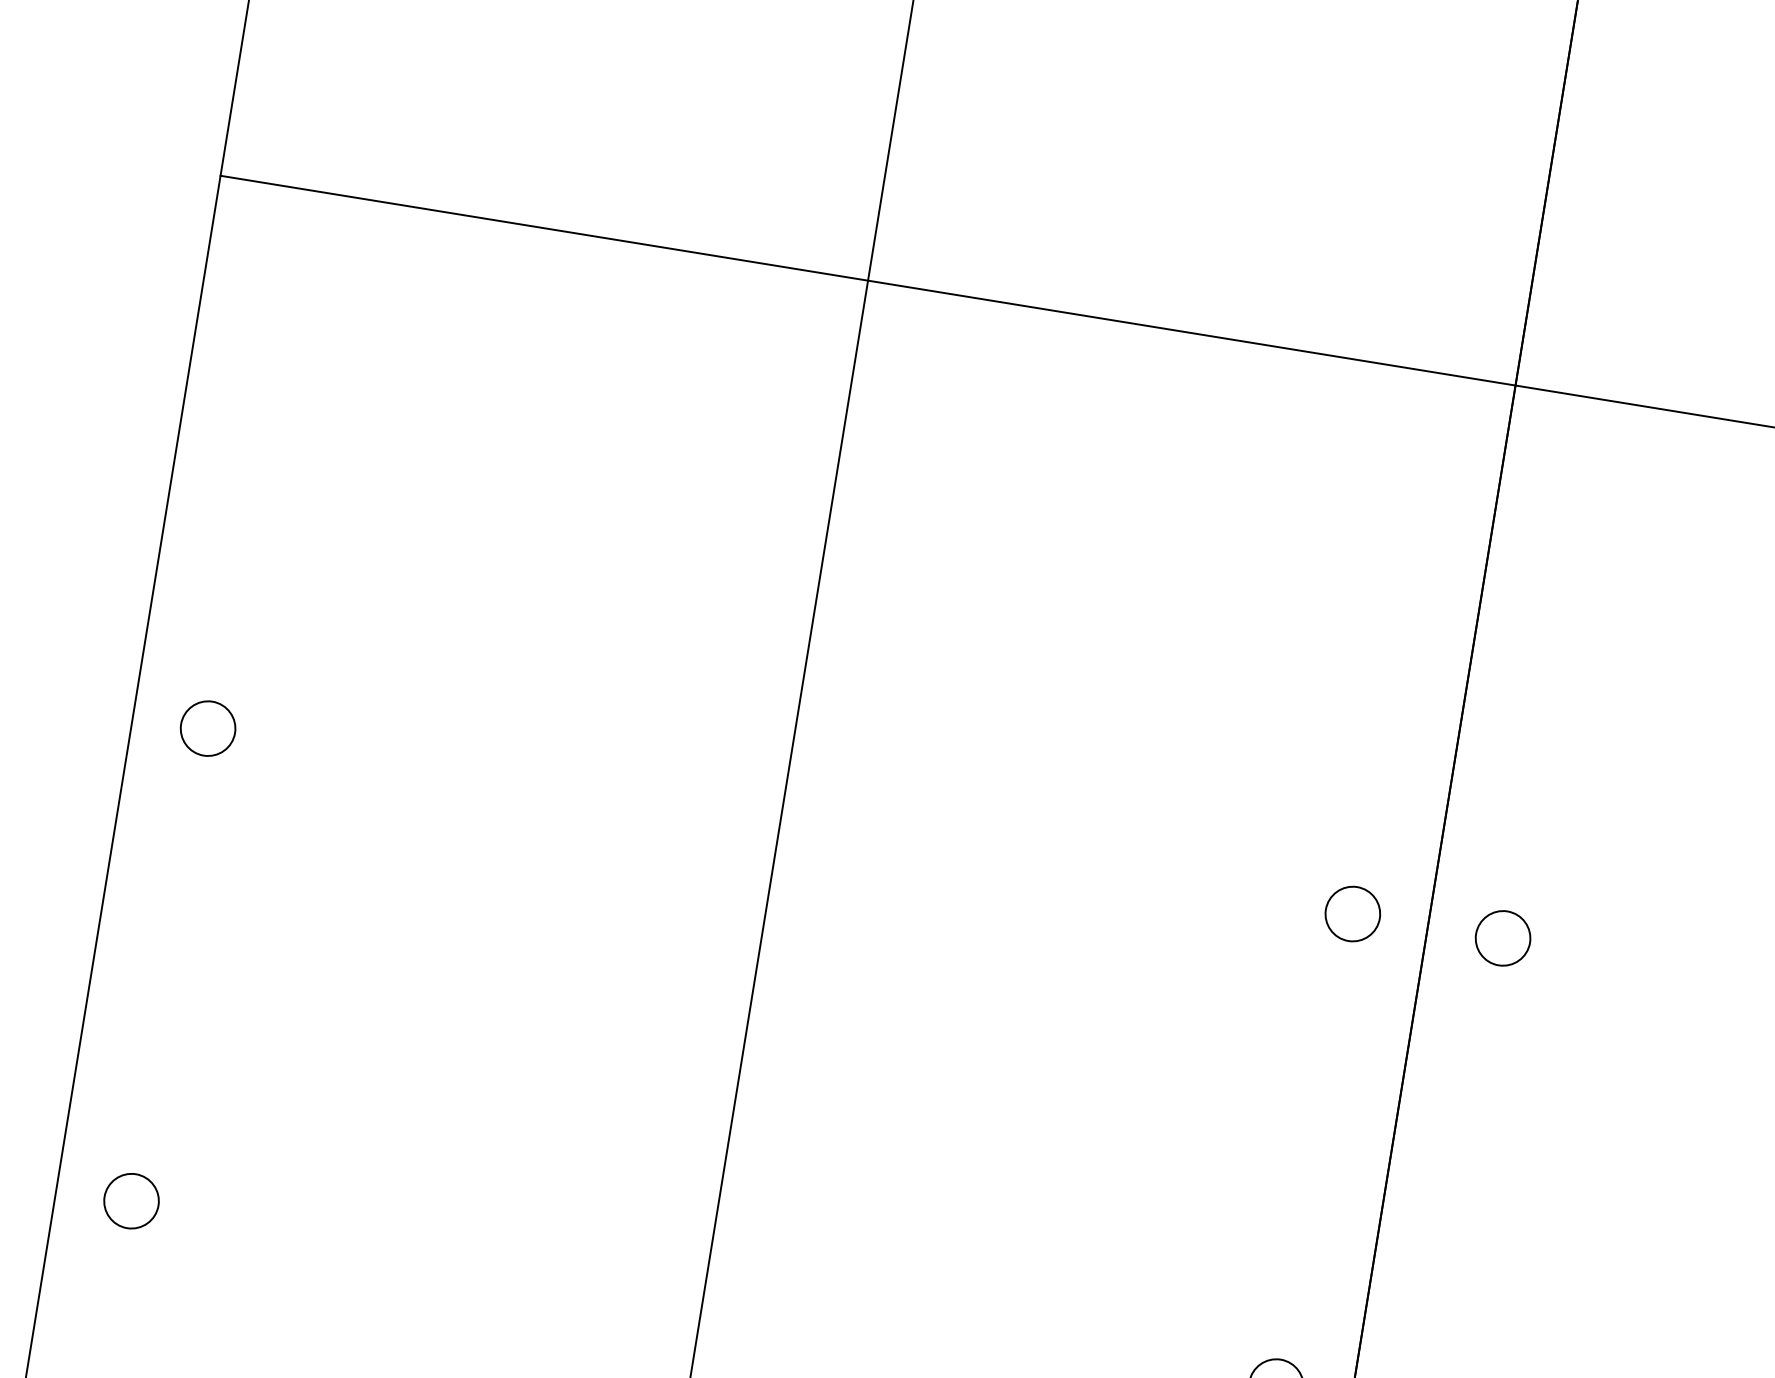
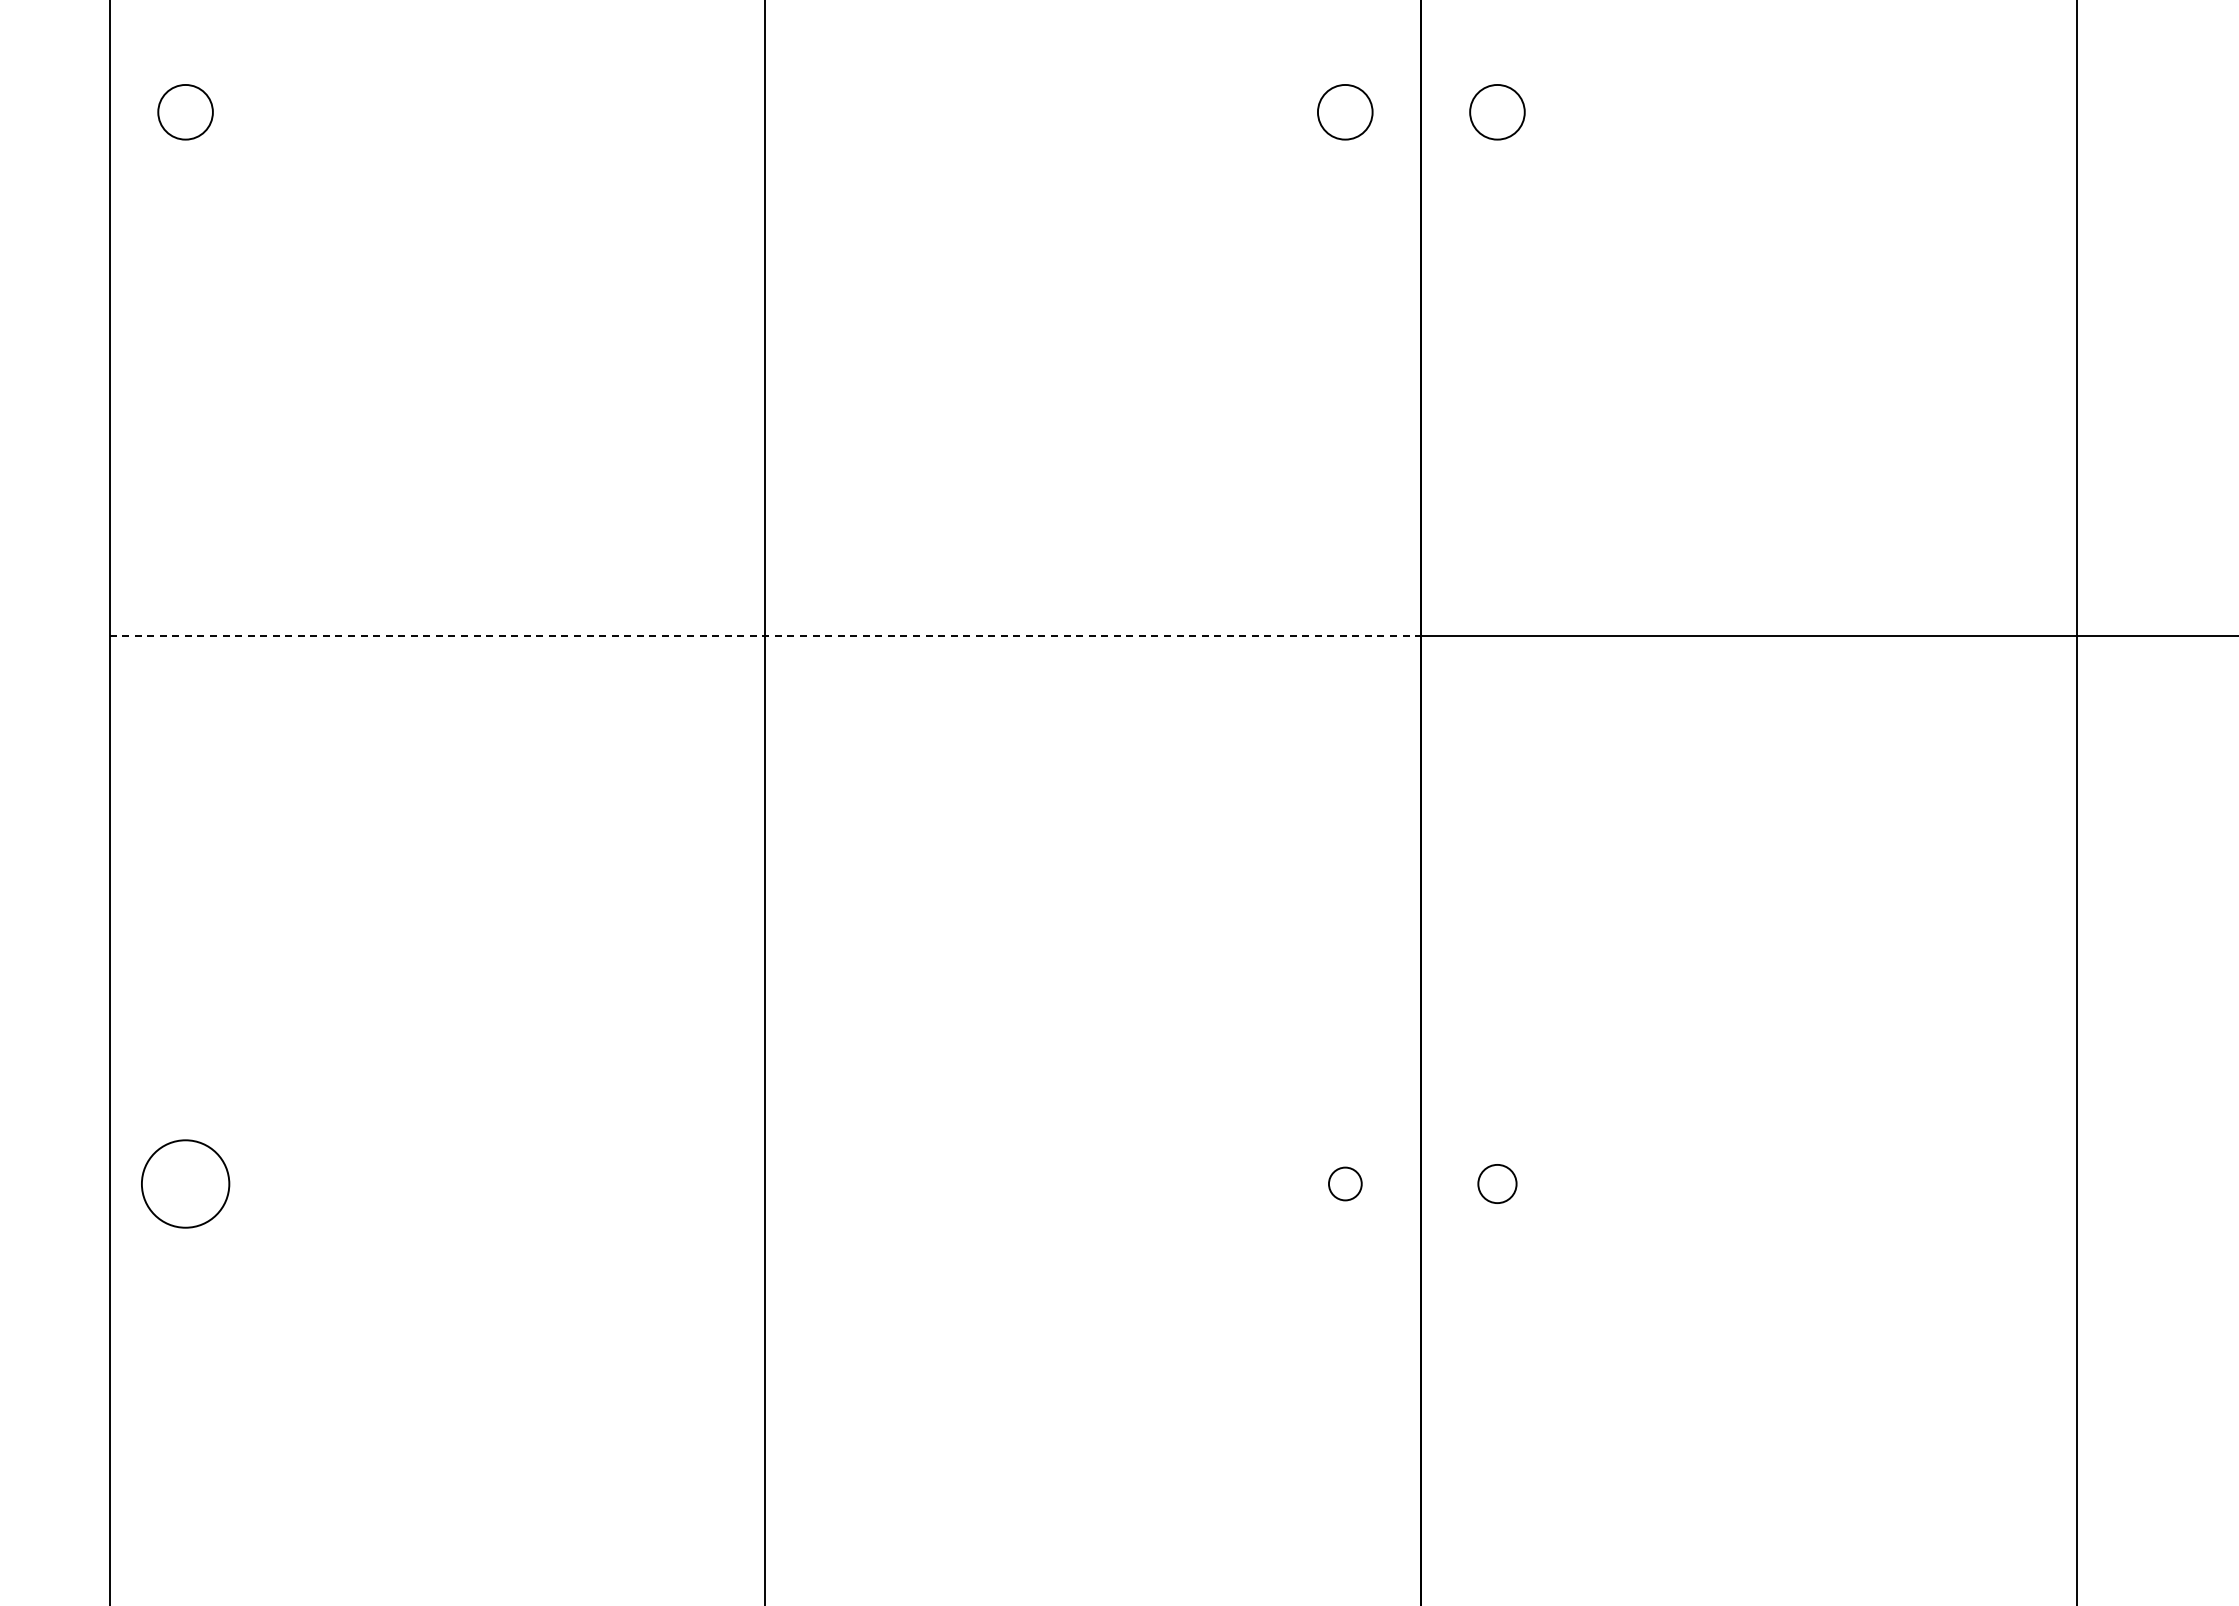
line: (868, 280) -> (765, 636), solid -> dashed
circle: (208, 728) -> (185, 1183), size x1.6
circle: (1353, 913) -> (1345, 1183), size x0.6
circle: (1503, 937) -> (1497, 1183), size x0.7

